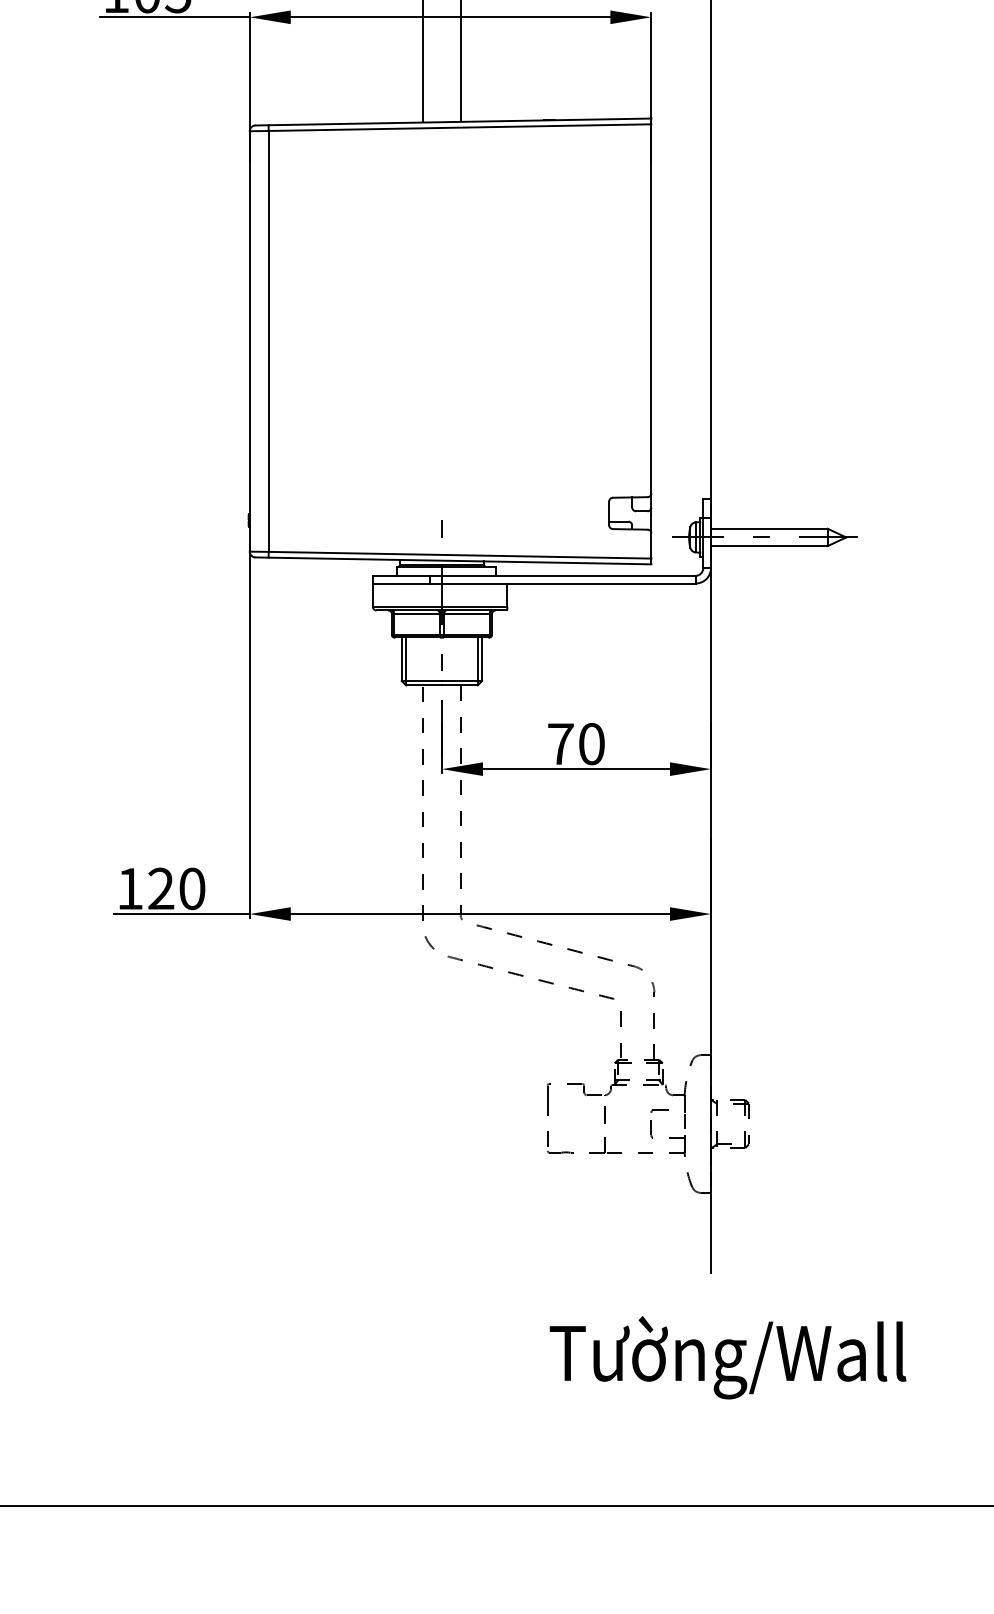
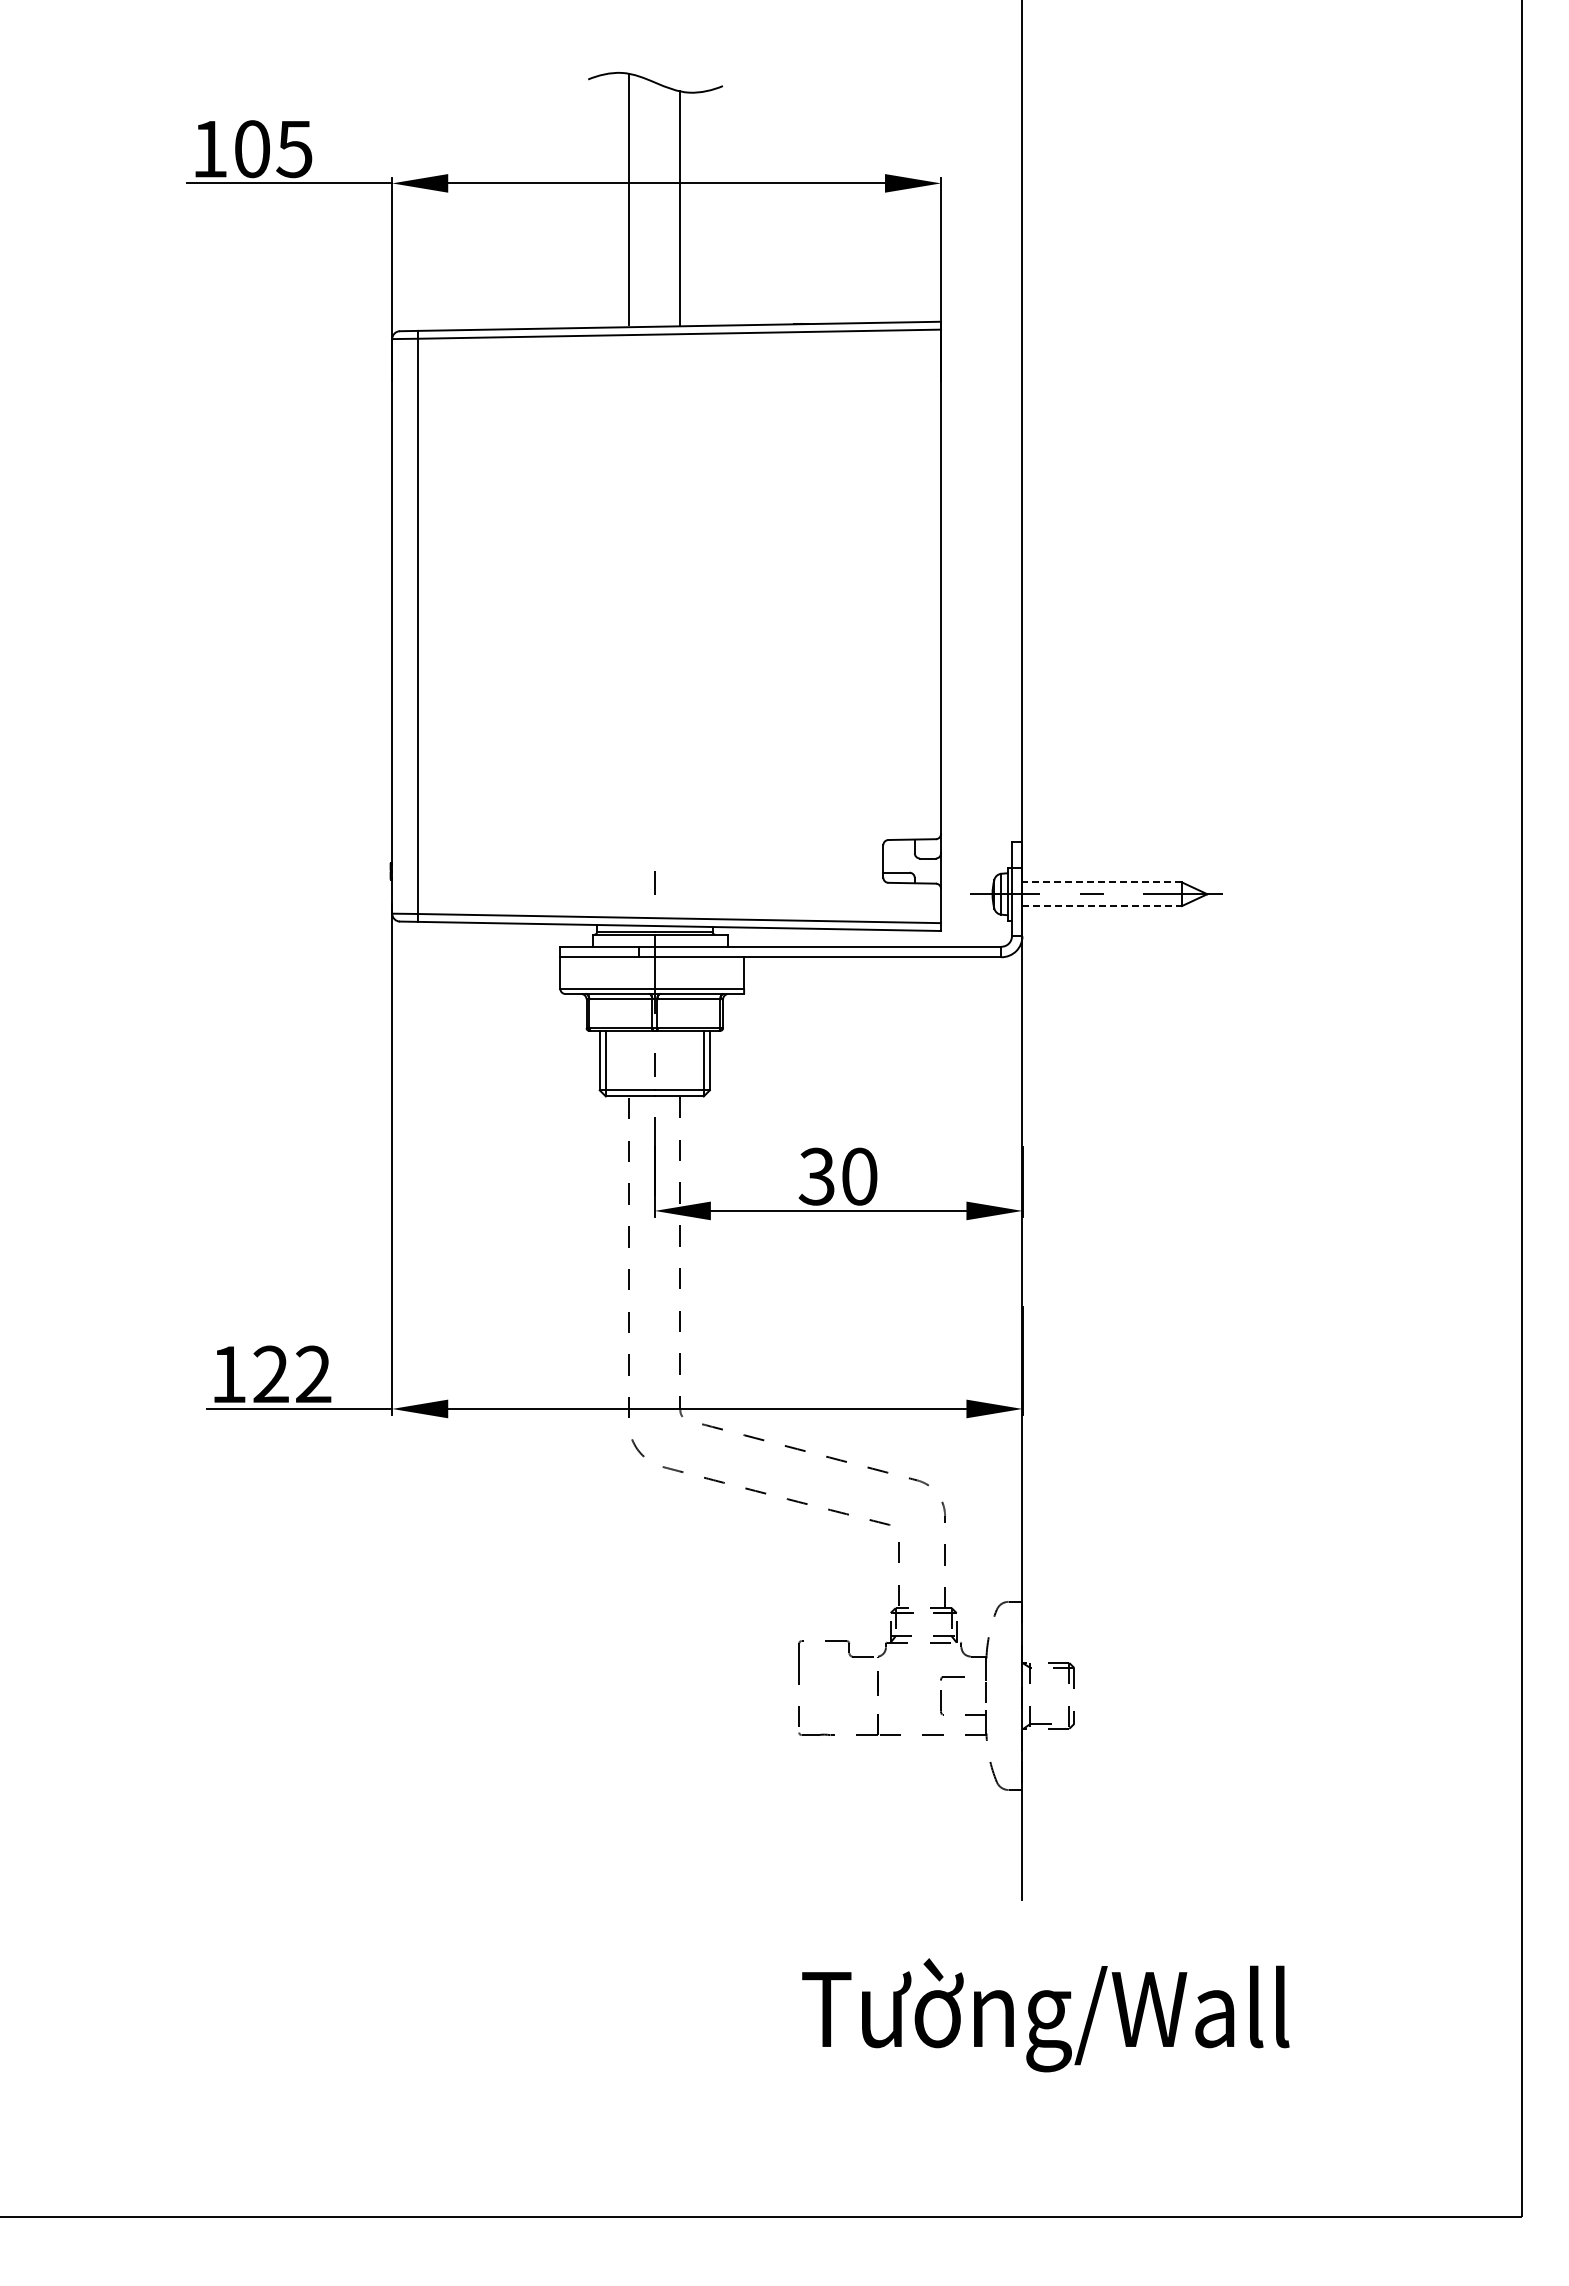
line: (769, 528) -> (1102, 882), solid -> dashed
line: (769, 546) -> (1102, 906), solid -> dashed
text: (560, 743) -> (816, 1176), 70 -> 30
text: (192, 888) -> (313, 1374), 120 -> 122

